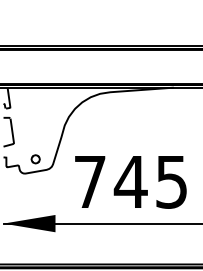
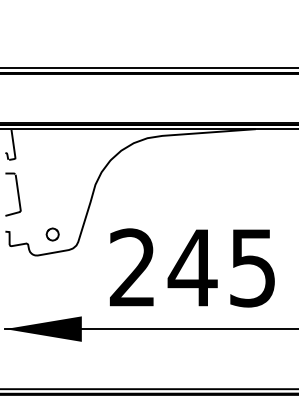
text: (89, 181) -> (131, 267), 745 -> 245

